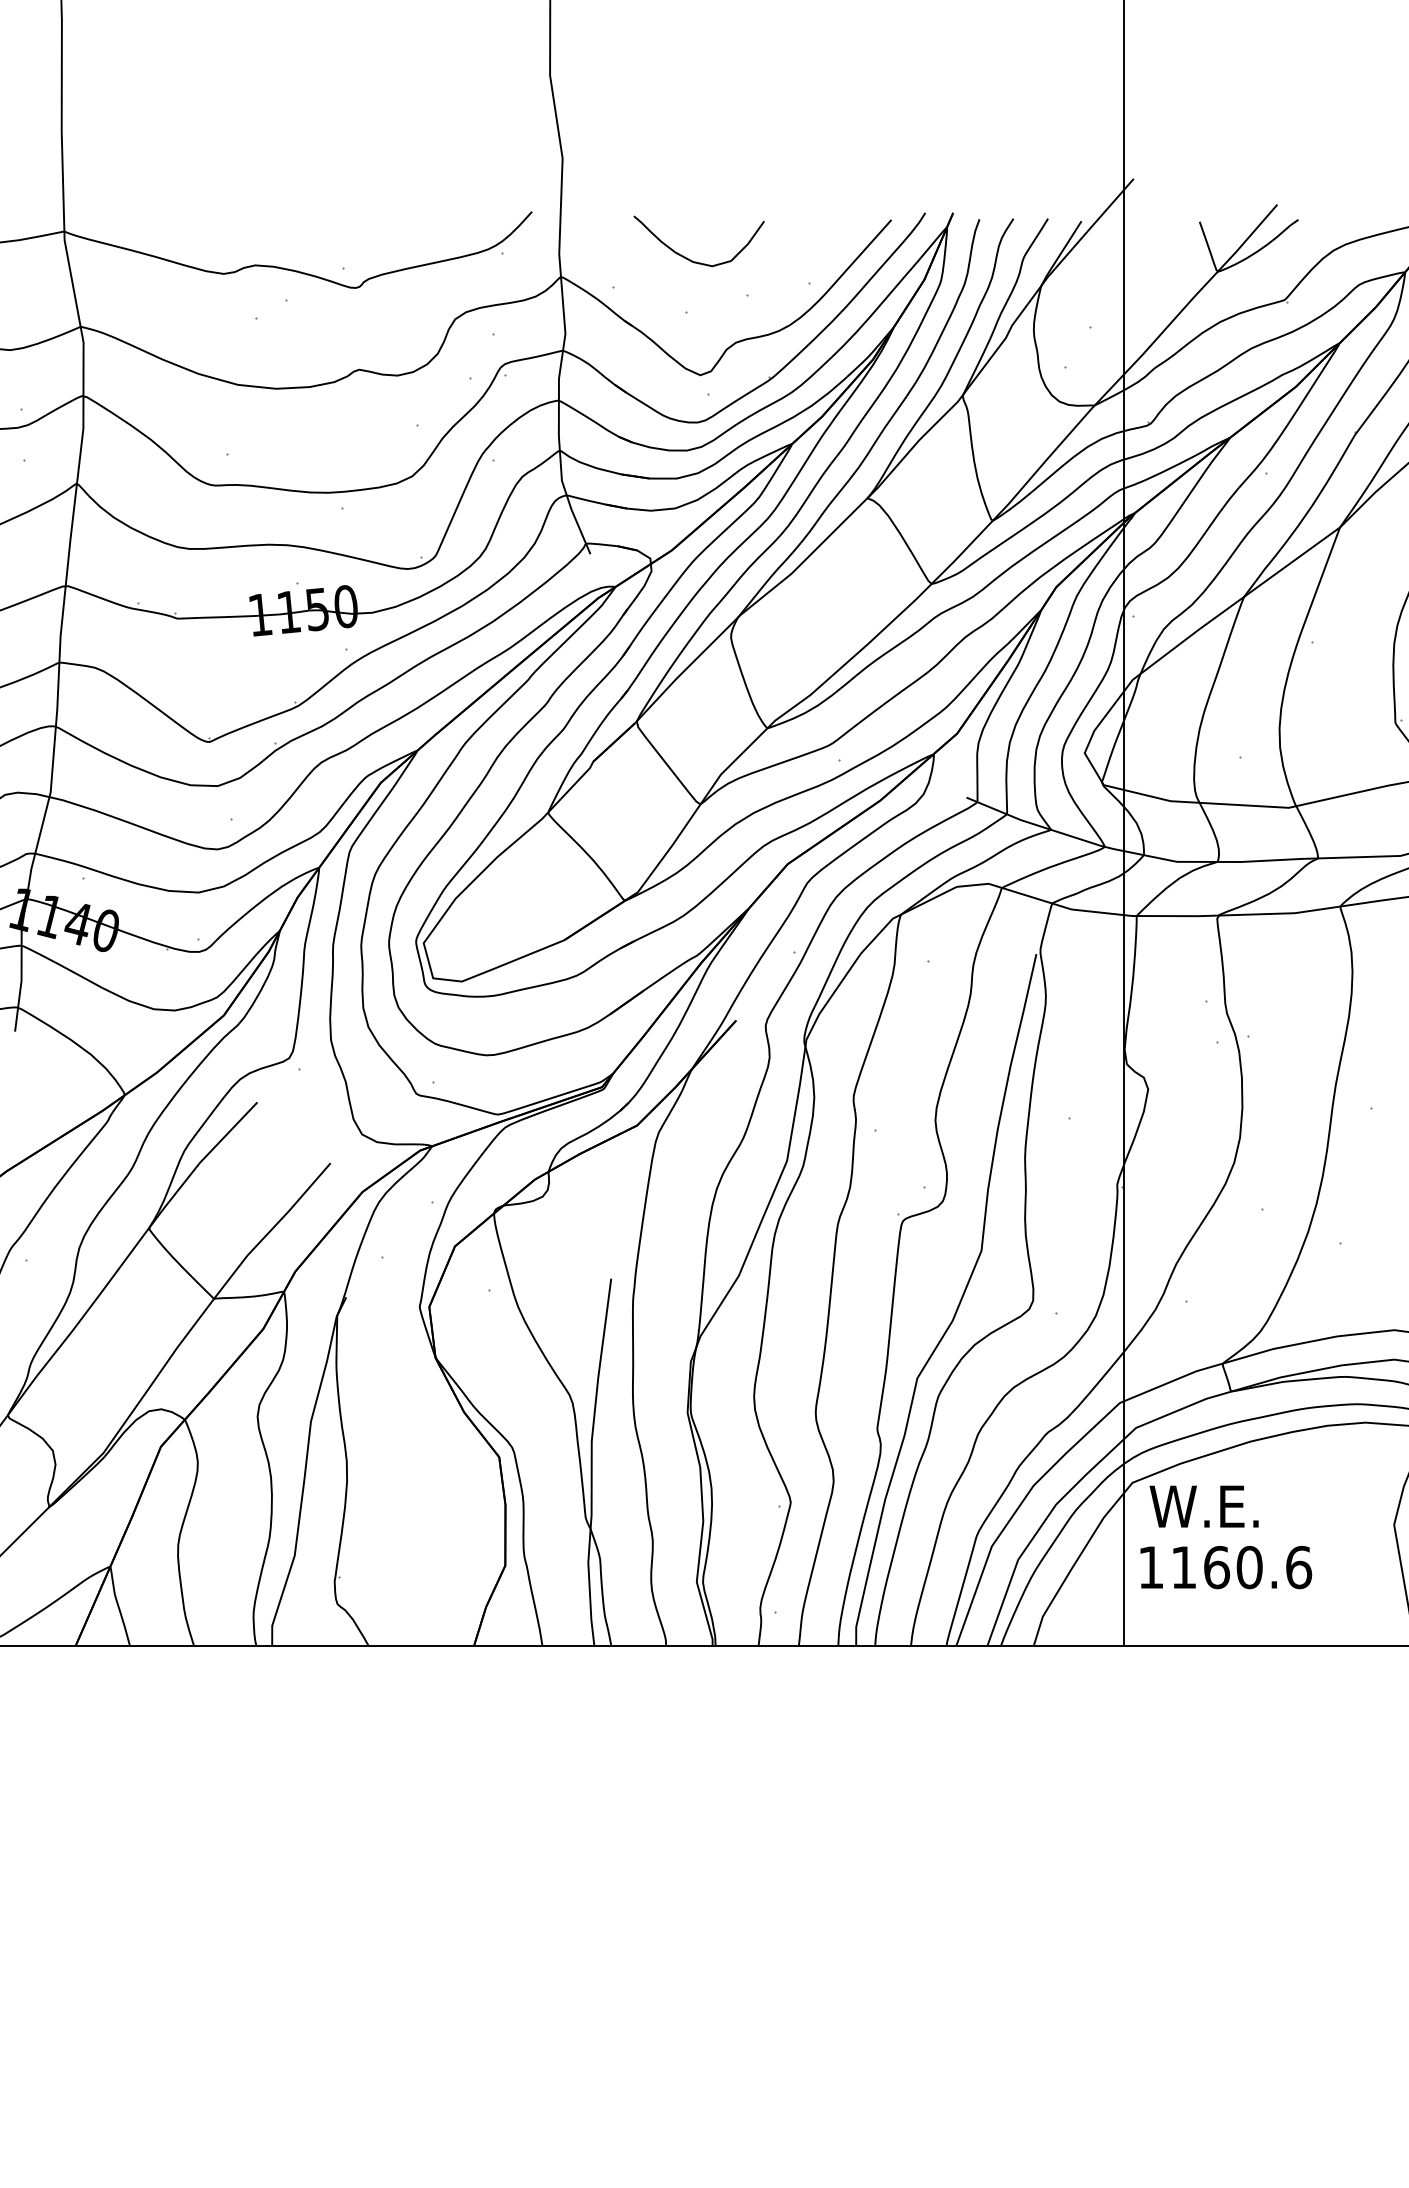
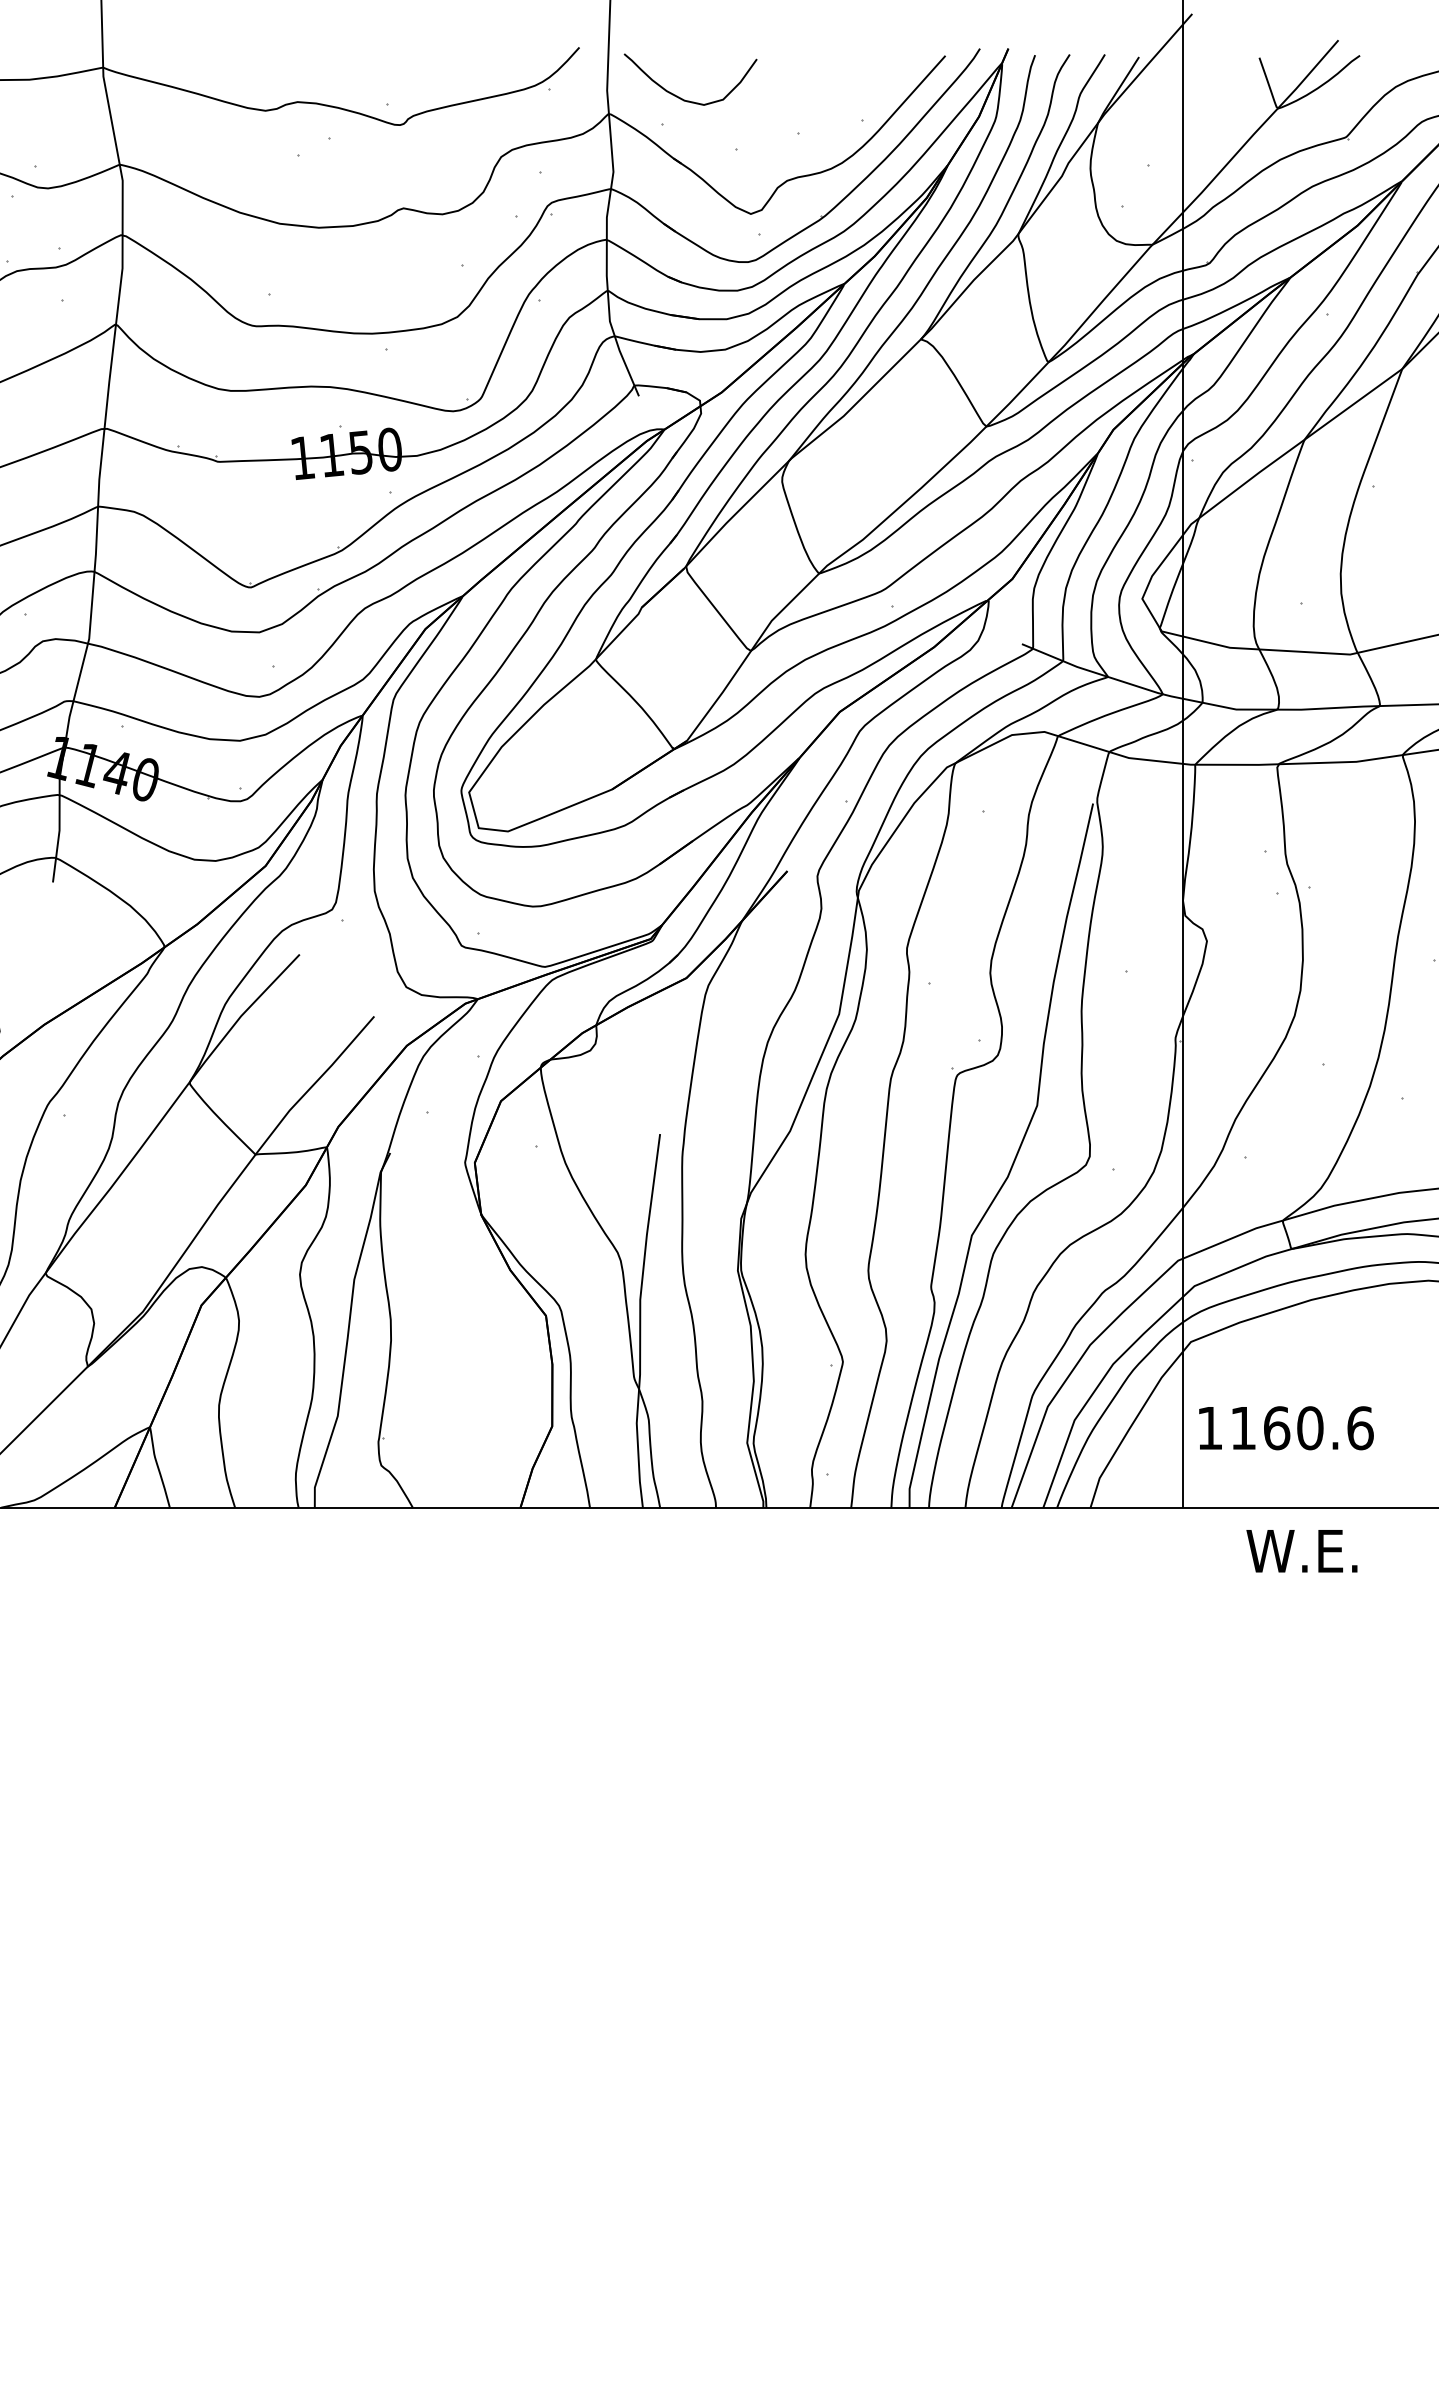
curve: (688, 257) -> (679, 96), moved
text: (1203, 1506) -> (1301, 1551), moved

